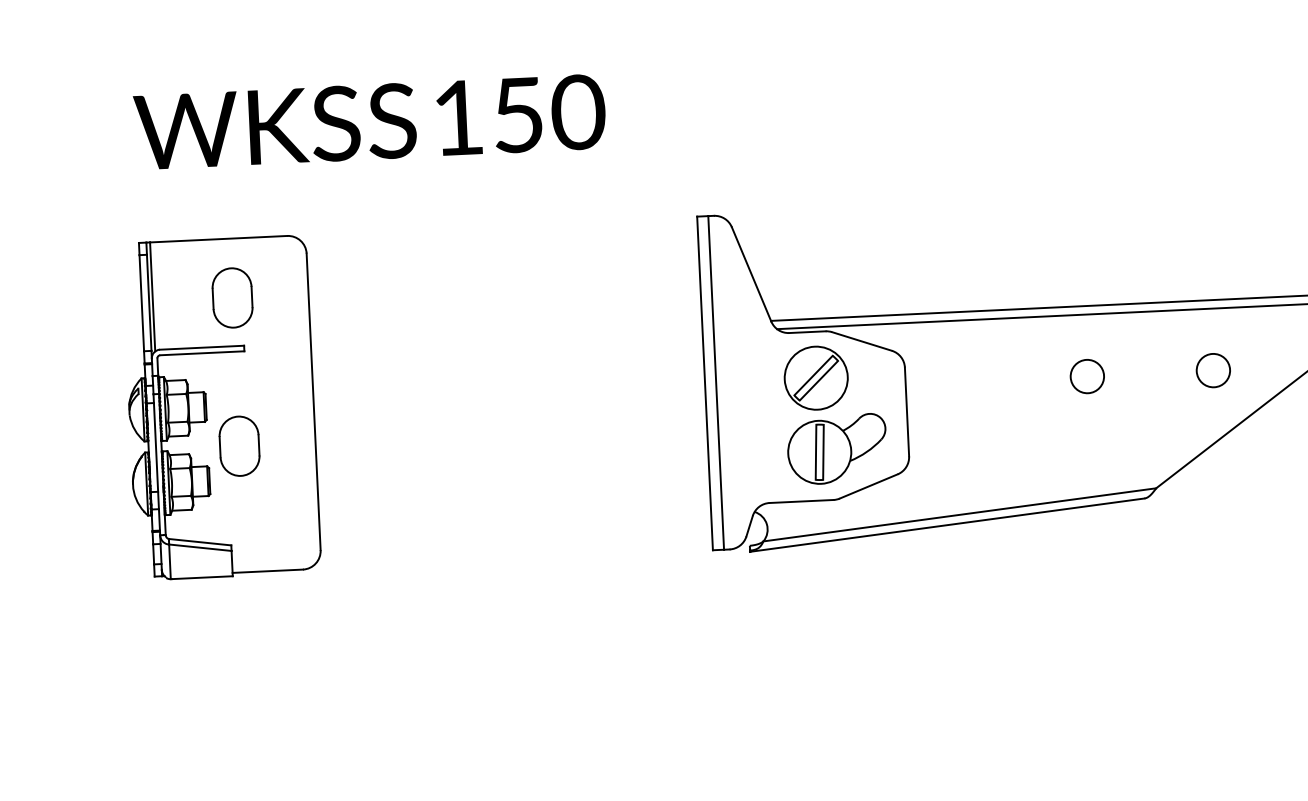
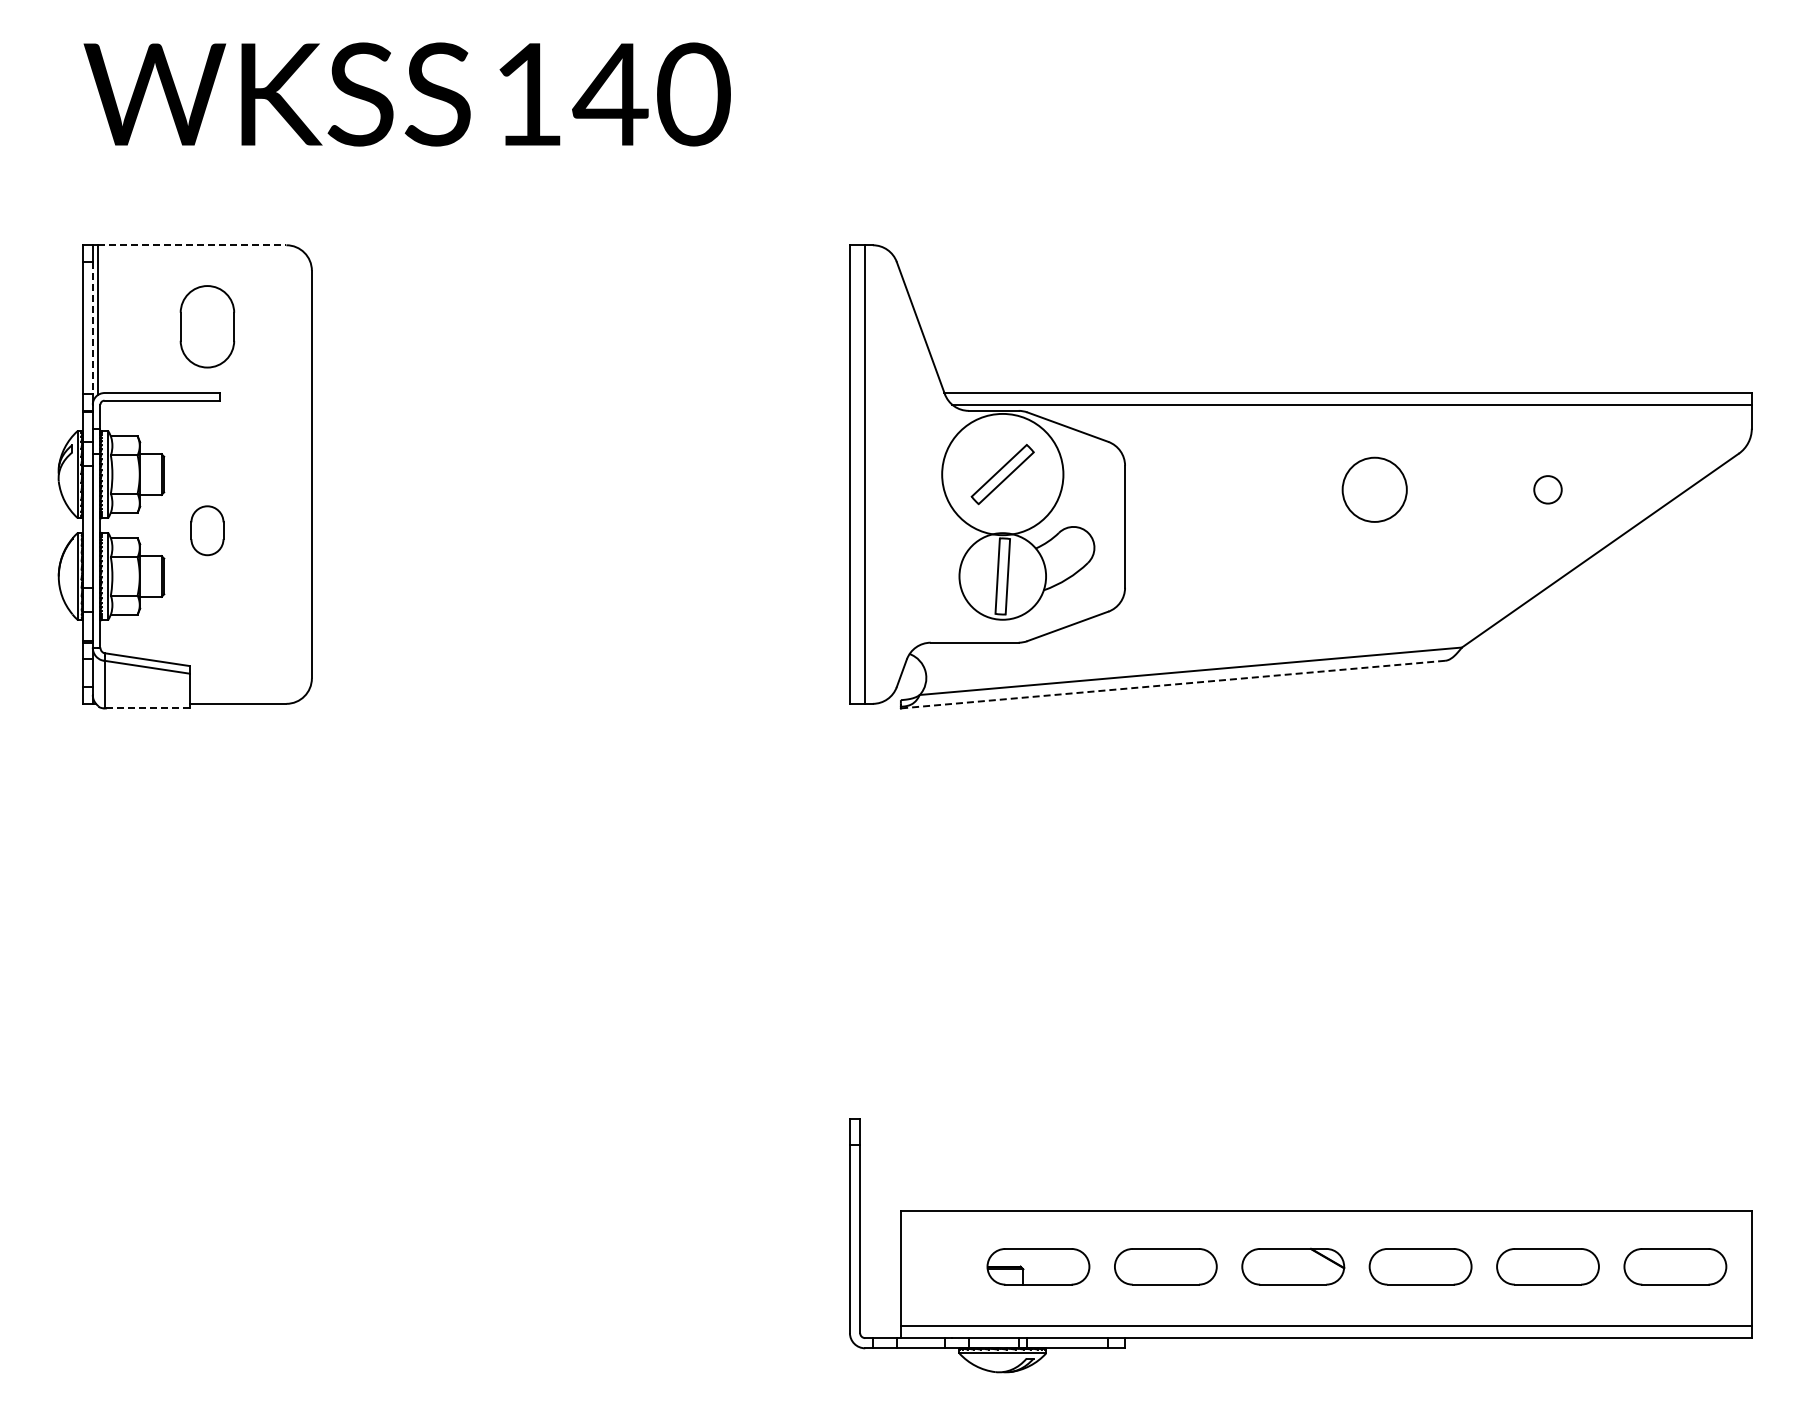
text: (517, 115) -> (610, 94), 150 -> 140
line: (218, 239) -> (192, 245), solid -> dashed
line: (149, 303) -> (92, 328), solid -> dashed
circle: (1213, 370) -> (1547, 489), size x0.6
circle: (1087, 376) -> (1374, 489), size x1.4
circle: (816, 378) -> (1002, 474), size x1.4
part: (239, 446) -> (207, 530), size x0.6
line: (946, 525) -> (1172, 684), solid -> dashed
line: (202, 577) -> (147, 708), solid -> dashed

